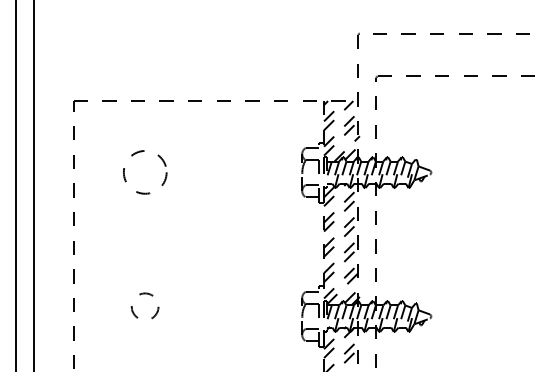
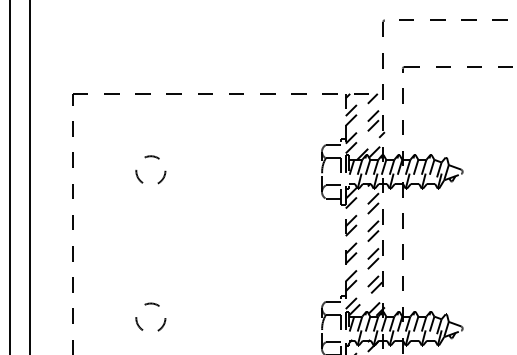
circle: (144, 170) -> (150, 169), size x0.62

